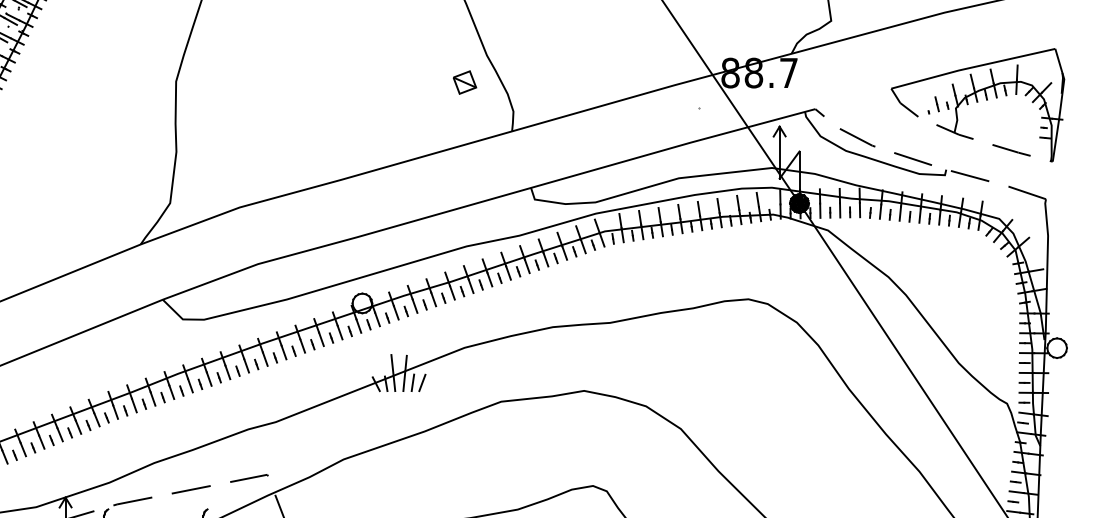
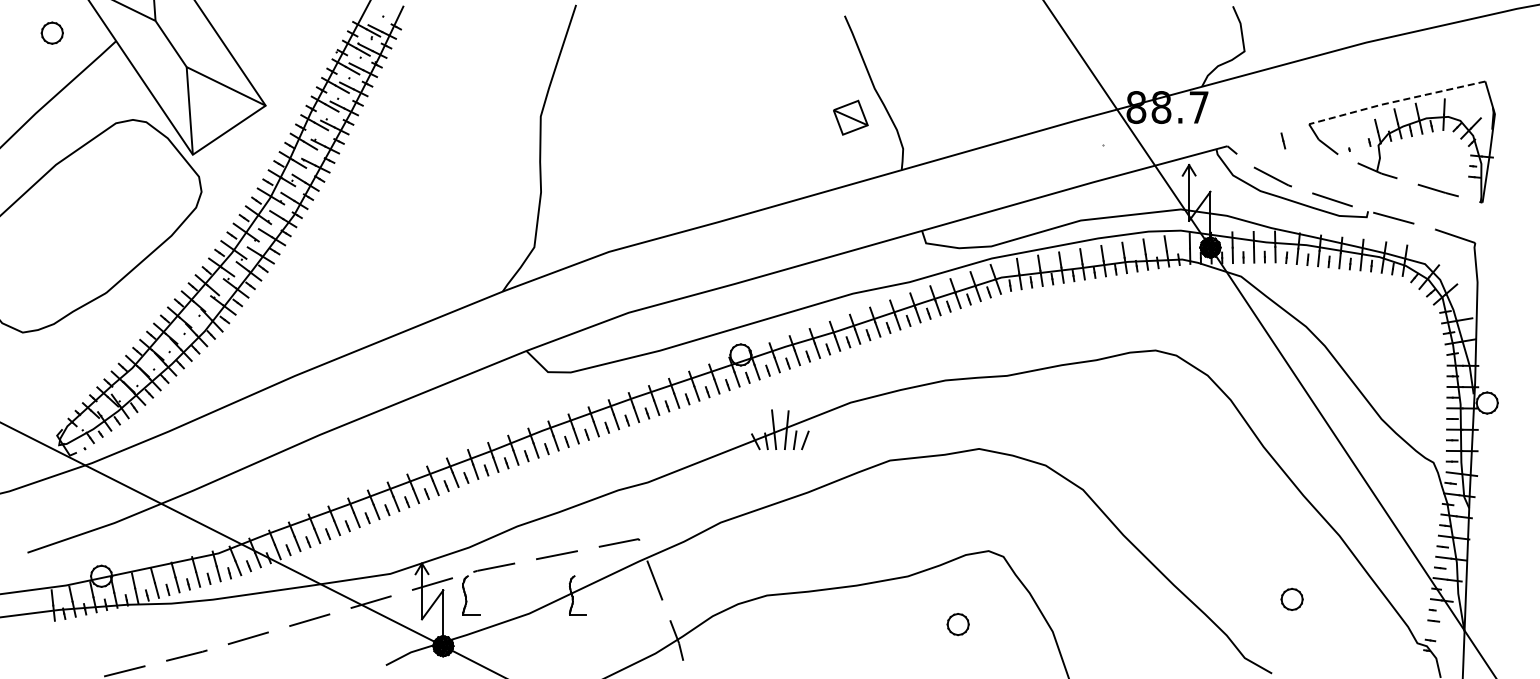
line: (972, 67) -> (1396, 101), solid -> dashed
part: (465, 82) -> (851, 117), size x1.4
line: (937, 103) -> (1283, 140), moved

